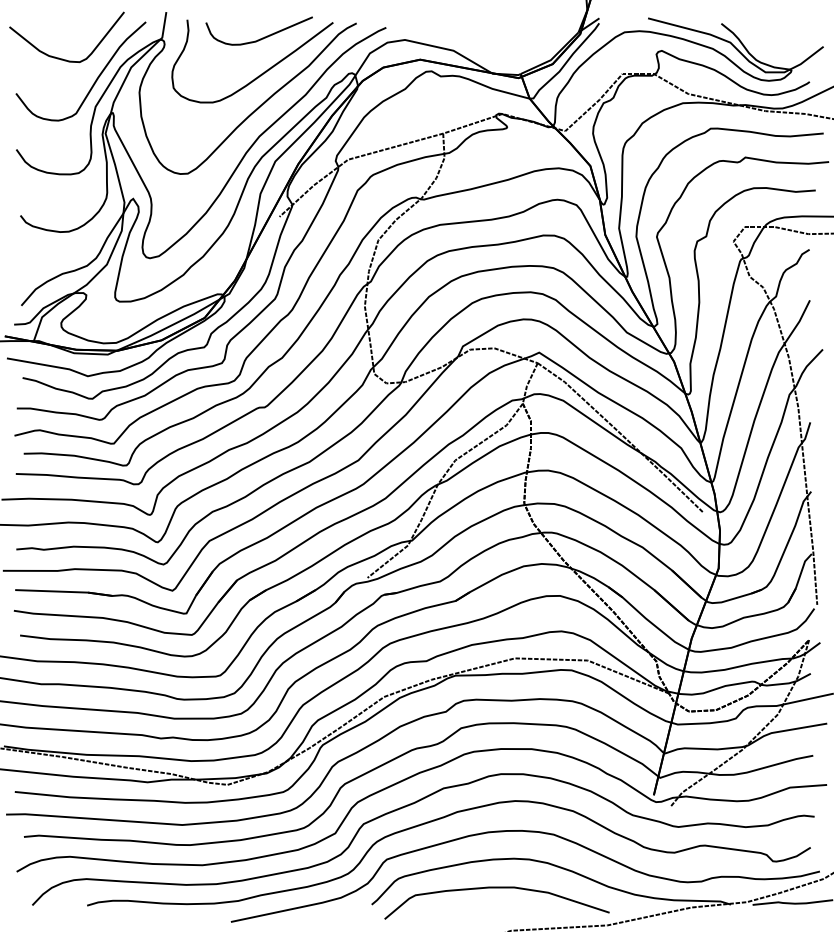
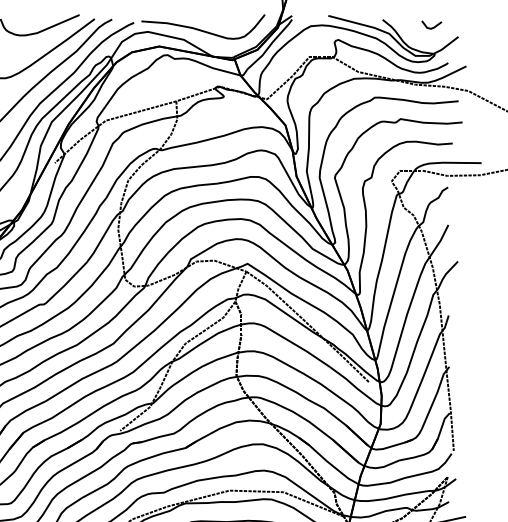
line: (789, 33) -> (433, 27), added
curve: (478, 37) -> (202, 30), added

